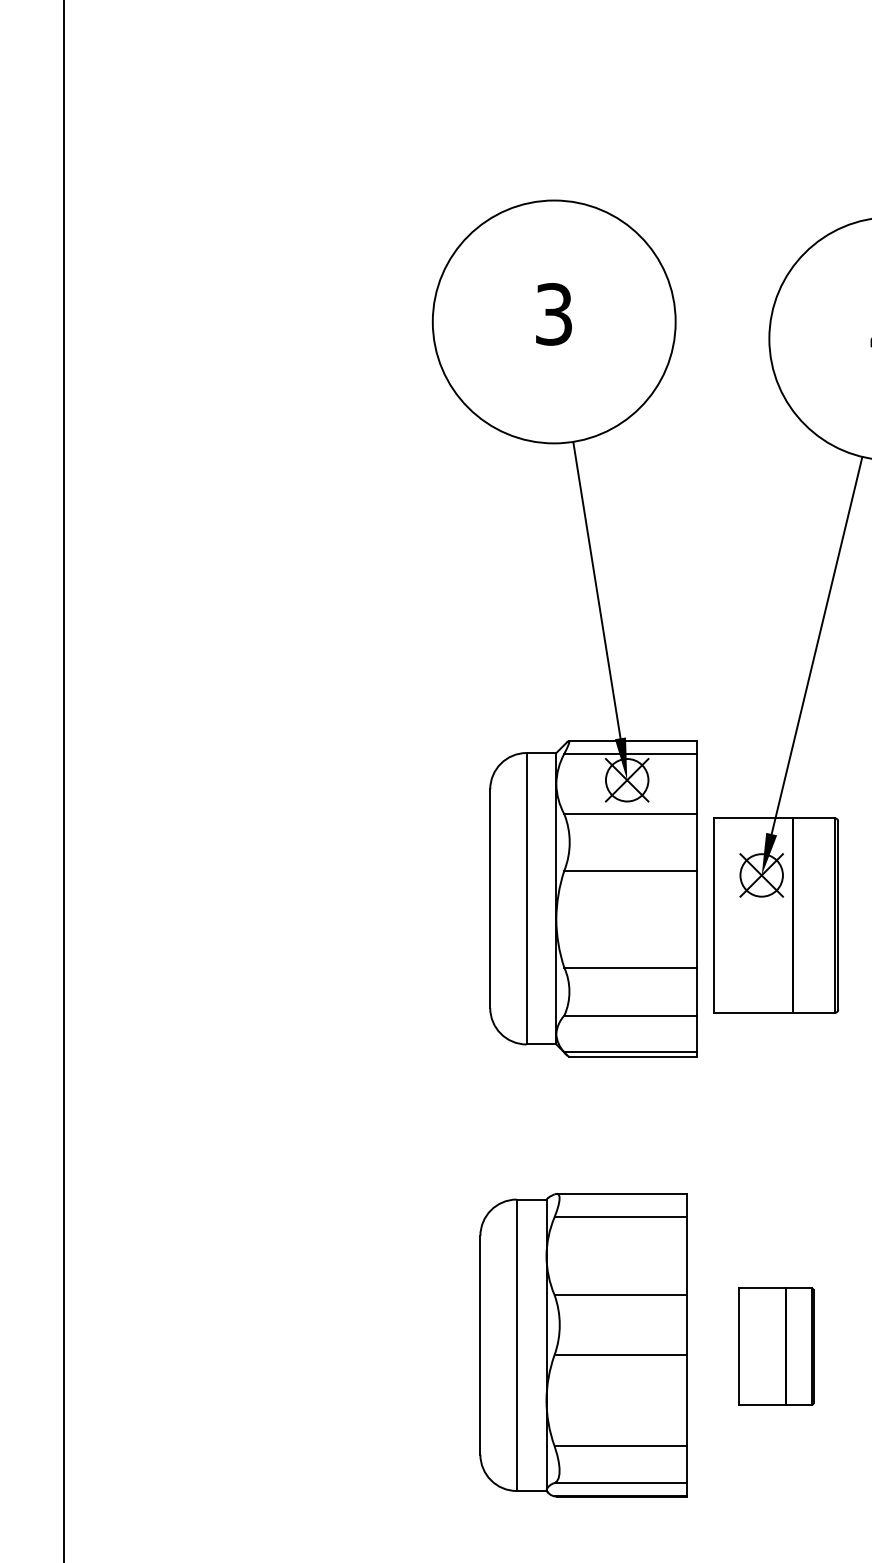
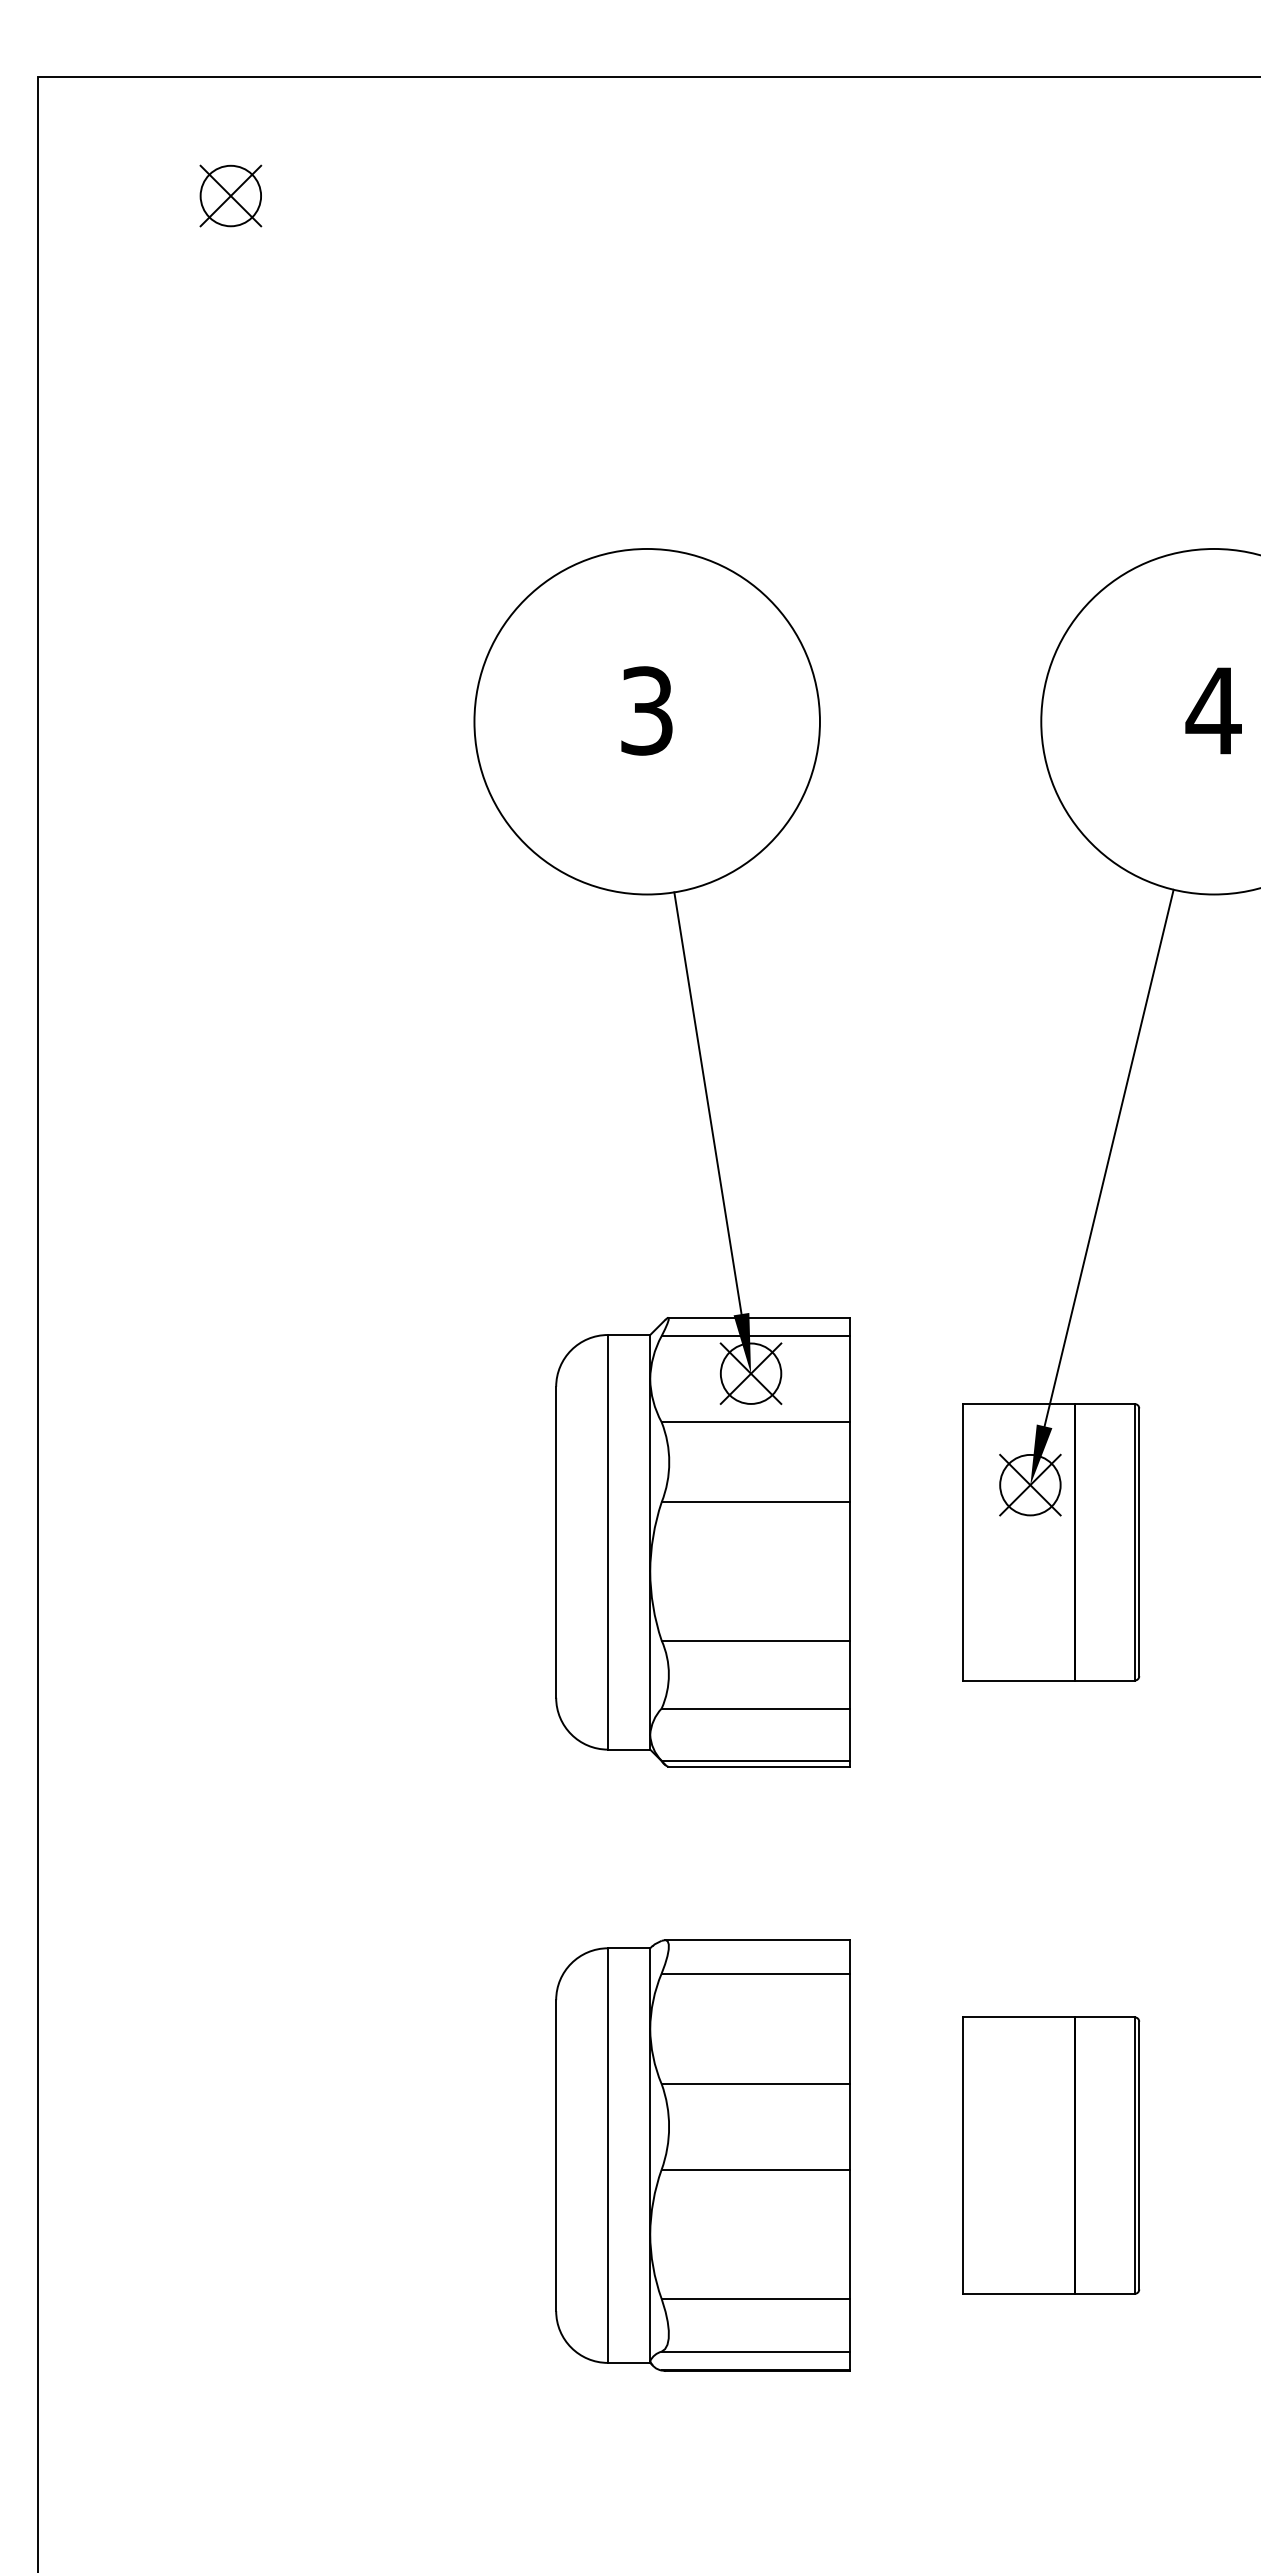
part: (600, 620) -> (713, 1146), moved
part: (583, 1345) -> (702, 2155), moved
part: (776, 1346) -> (1051, 2155), size x1.67

